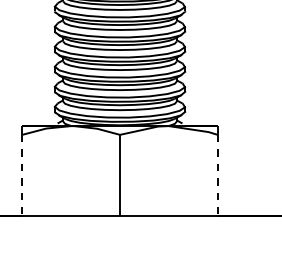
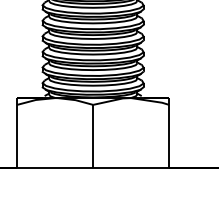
line: (22, 175) -> (17, 136), dashed -> solid
line: (217, 175) -> (168, 136), dashed -> solid

